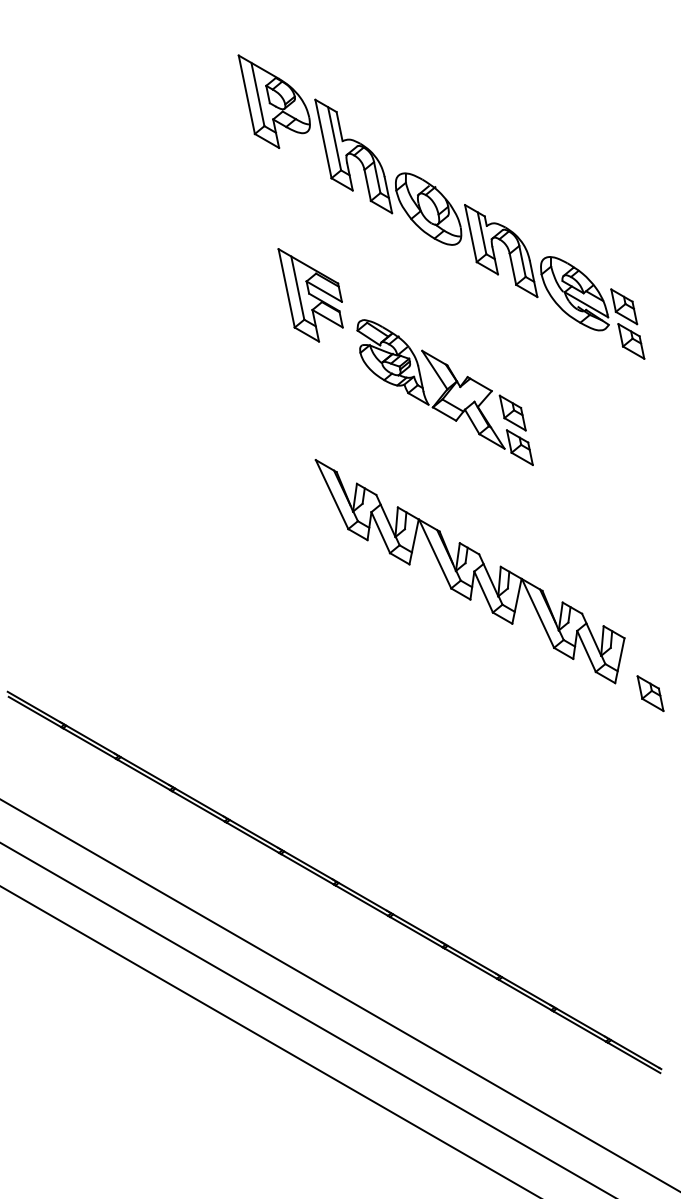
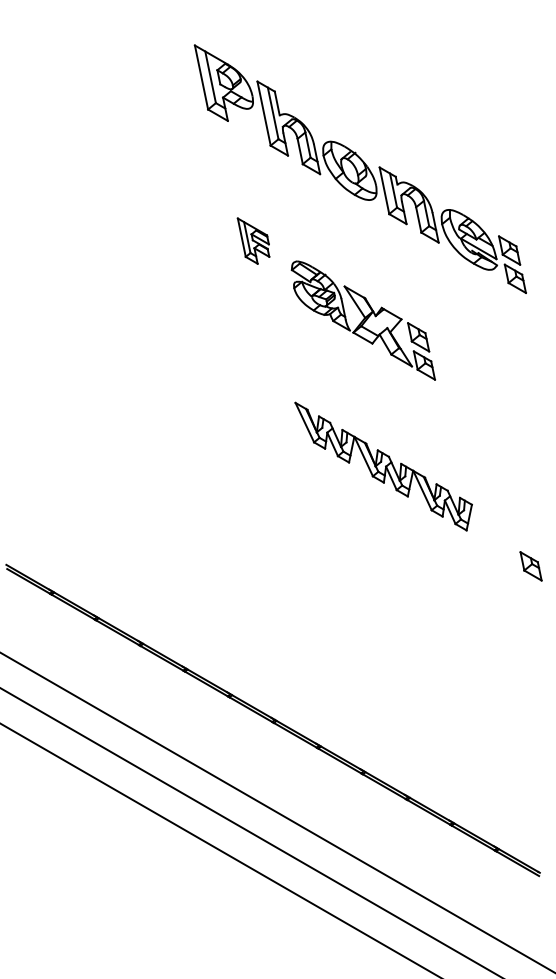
part: (310, 294) -> (253, 240), size x0.6
part: (469, 571) -> (383, 466), size x0.7

